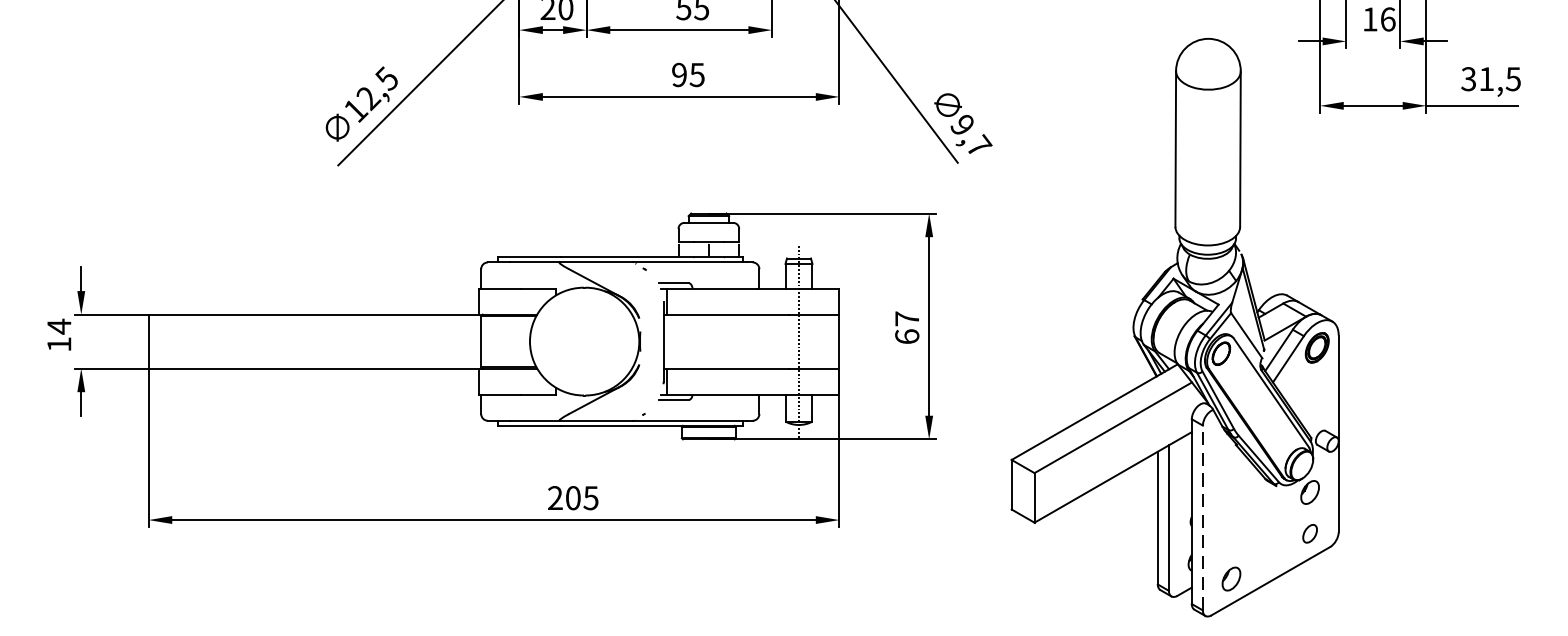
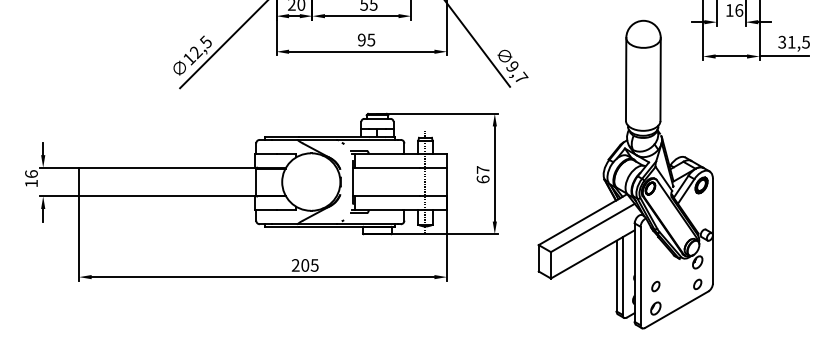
text: (59, 325) -> (31, 173), 14 -> 16
line: (1202, 517) -> (640, 275), dashed -> solid
part: (1230, 537) -> (655, 286), added

